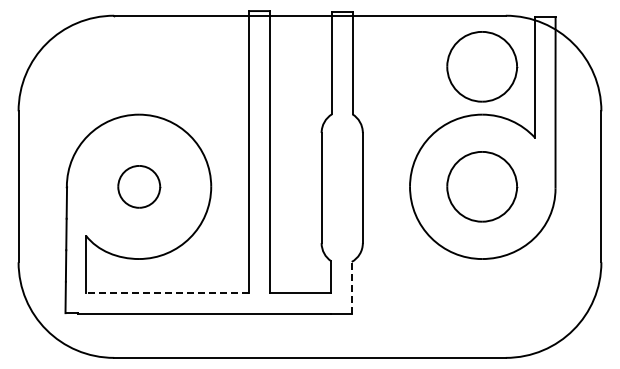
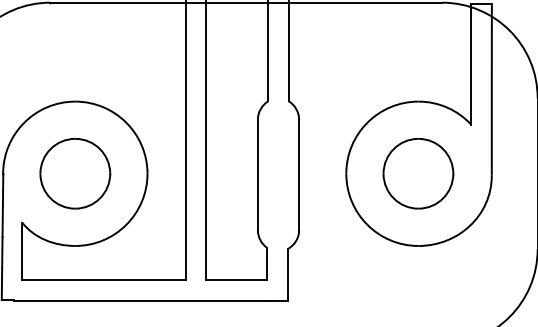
part: (482, 66) -> (418, 53), removed
part: (139, 186) -> (75, 173), size x1.67
line: (351, 287) -> (287, 274), dashed -> solid
line: (167, 292) -> (103, 279), dashed -> solid

